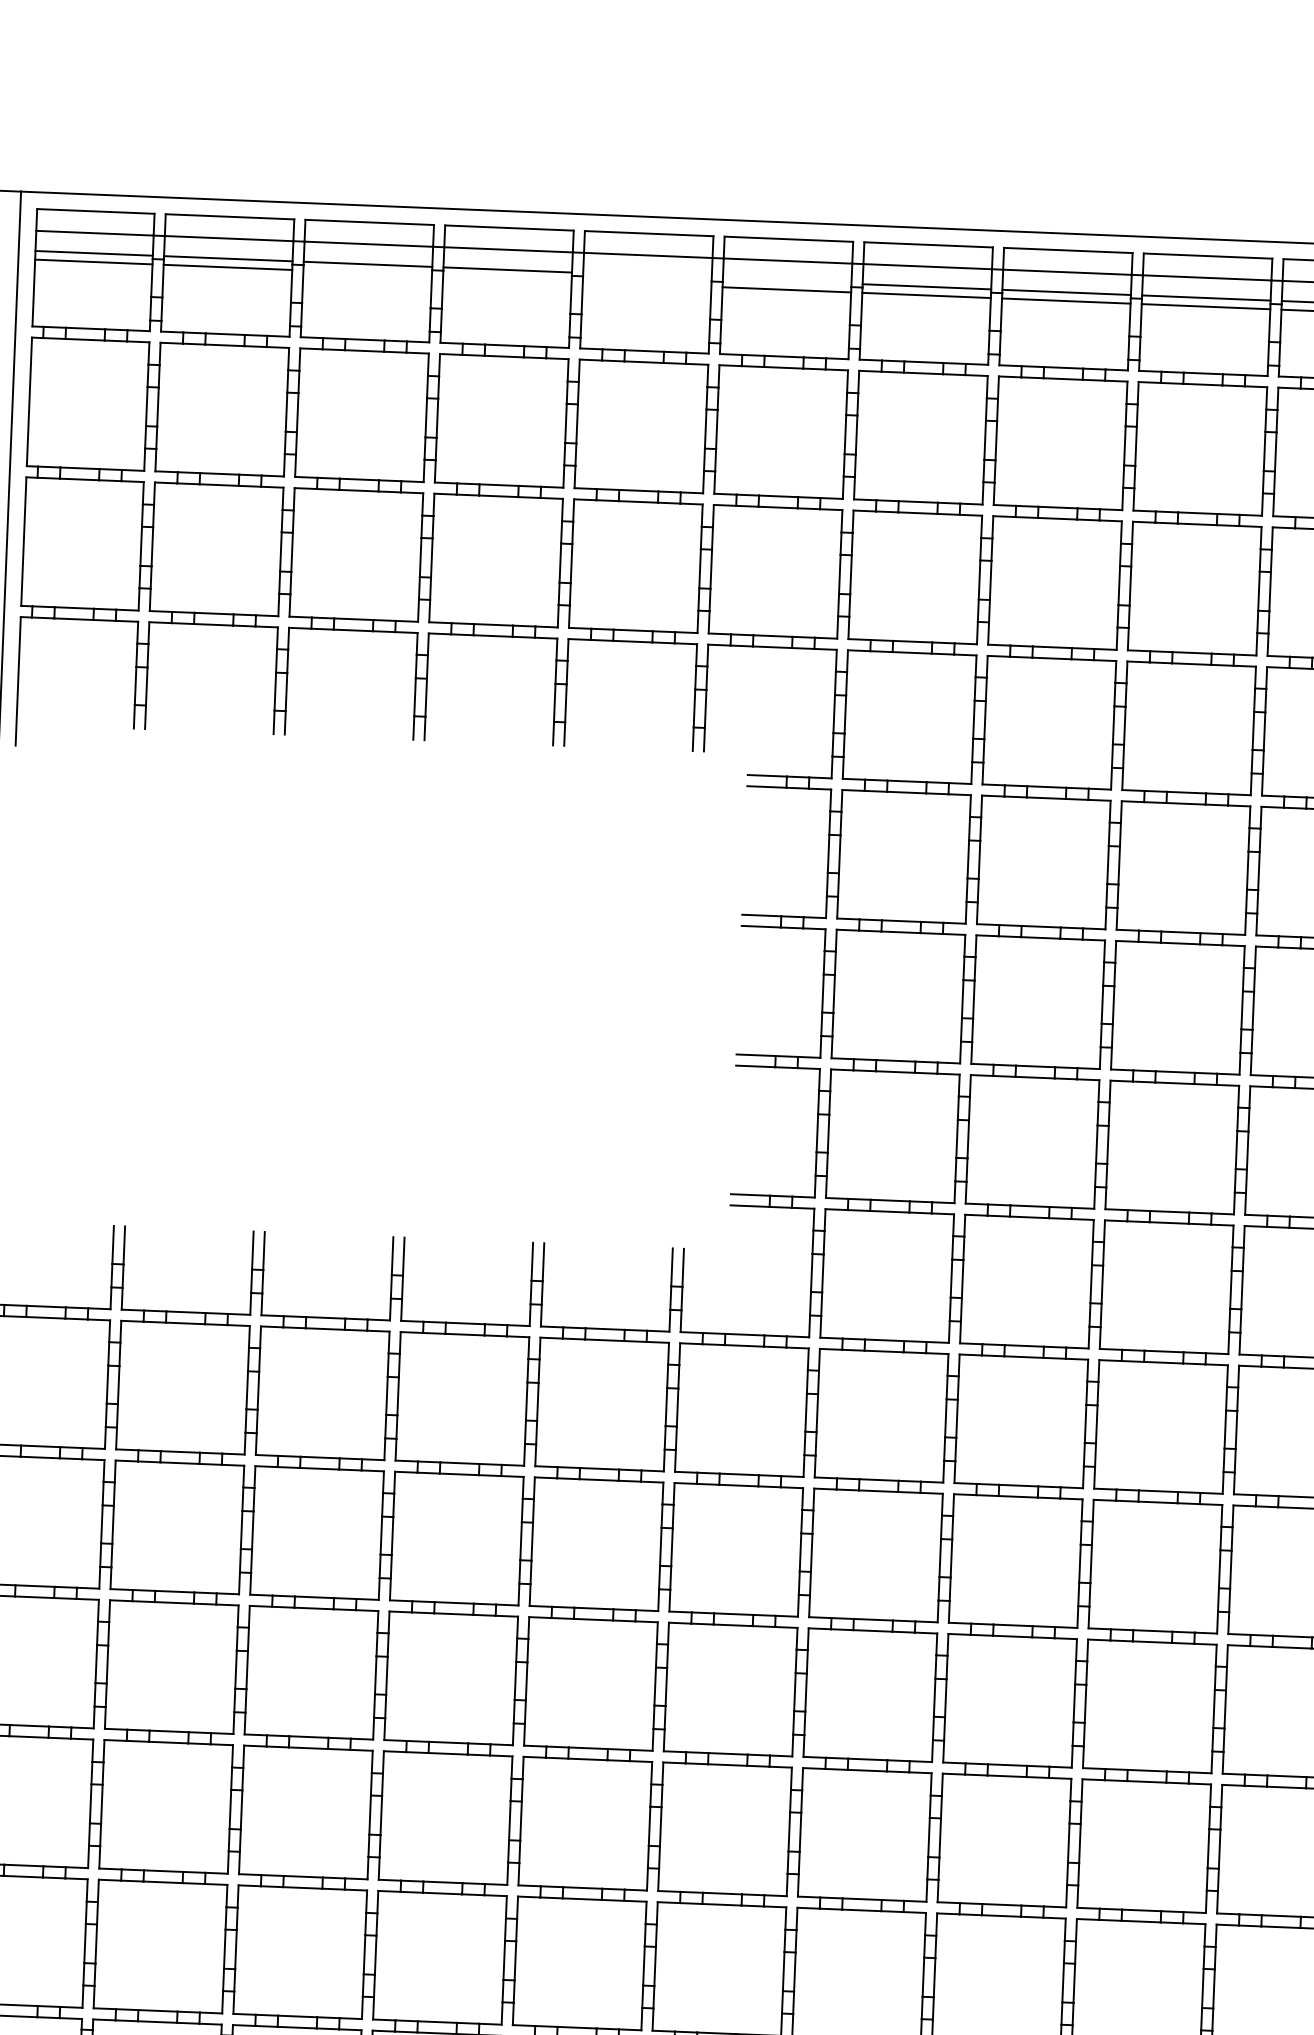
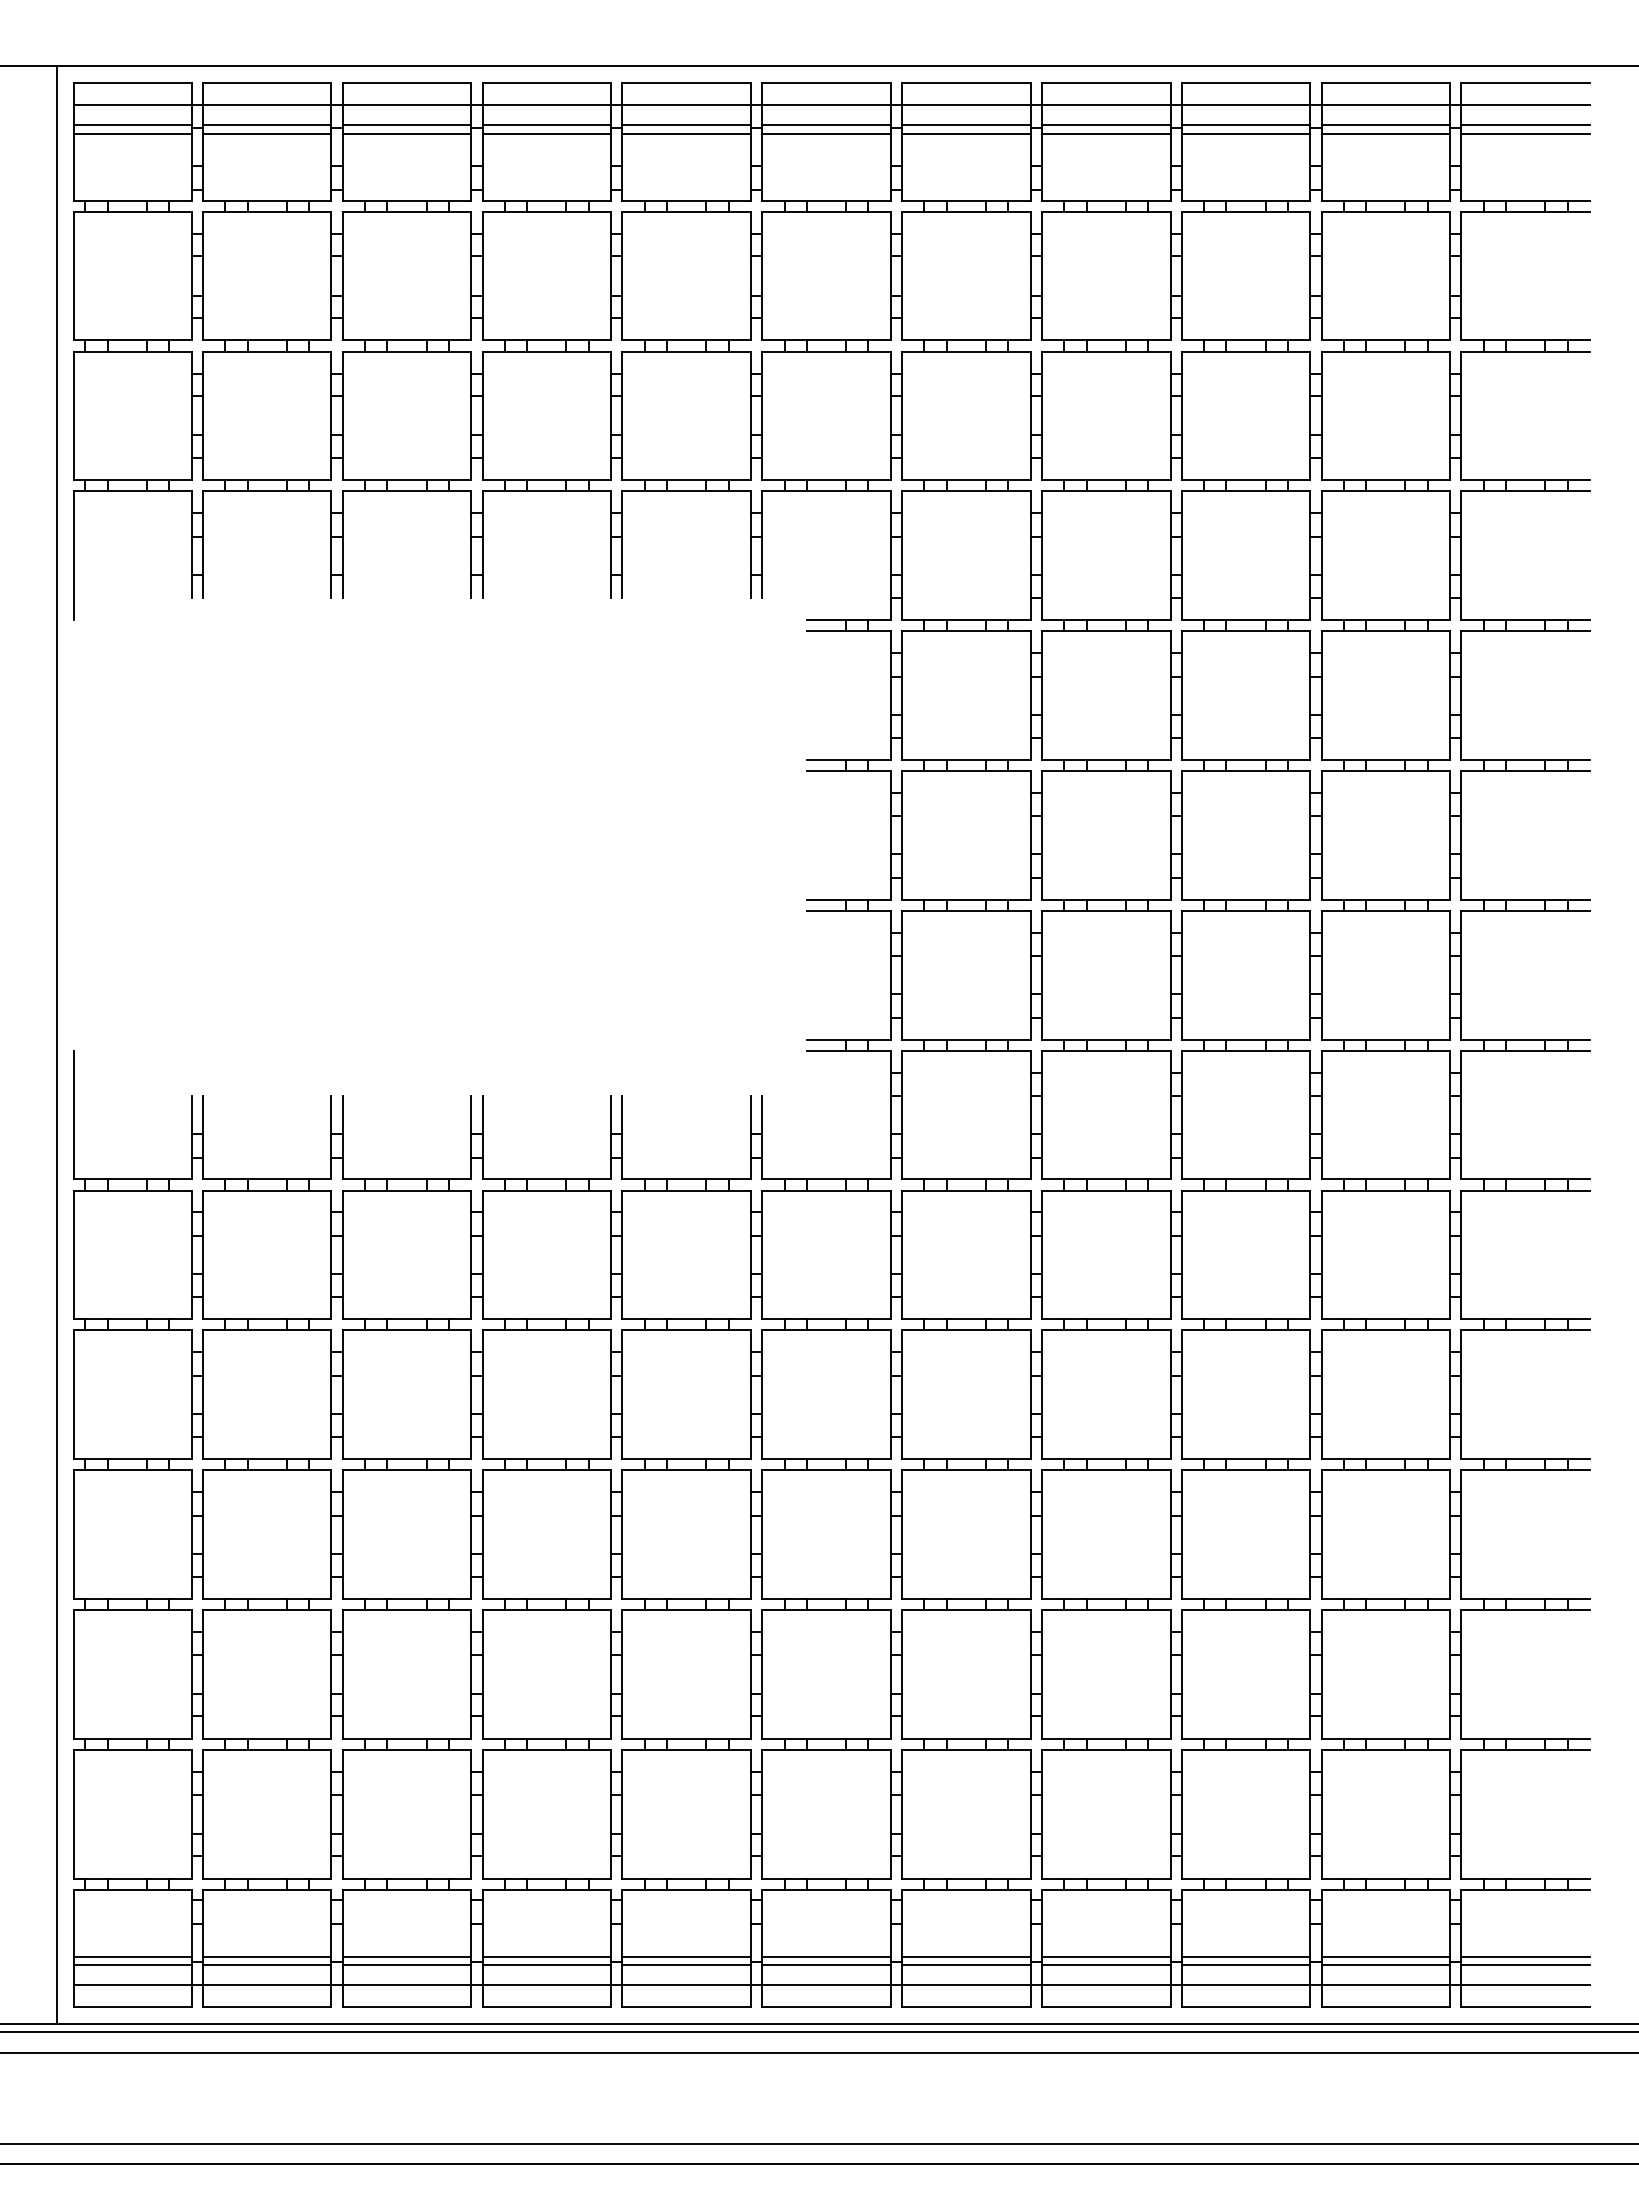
line: (367, 272) -> (406, 133), added
line: (647, 276) -> (686, 125), added
line: (507, 278) -> (546, 133), added
line: (787, 281) -> (826, 125), added
line: (646, 284) -> (686, 133), added

